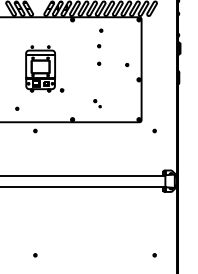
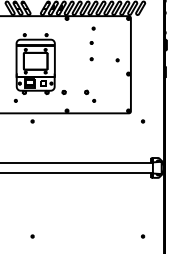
part: (44, 68) -> (41, 63), size x1.43
part: (97, 103) -> (90, 95), size x1.67

